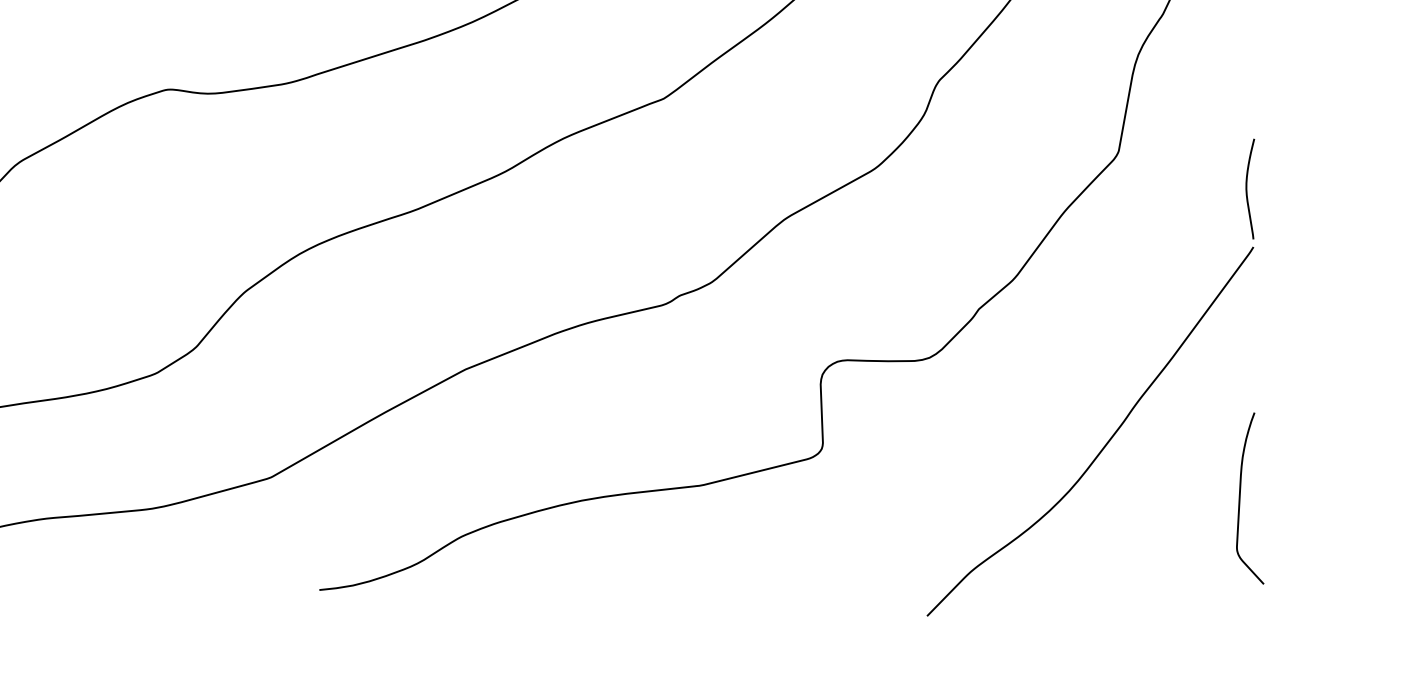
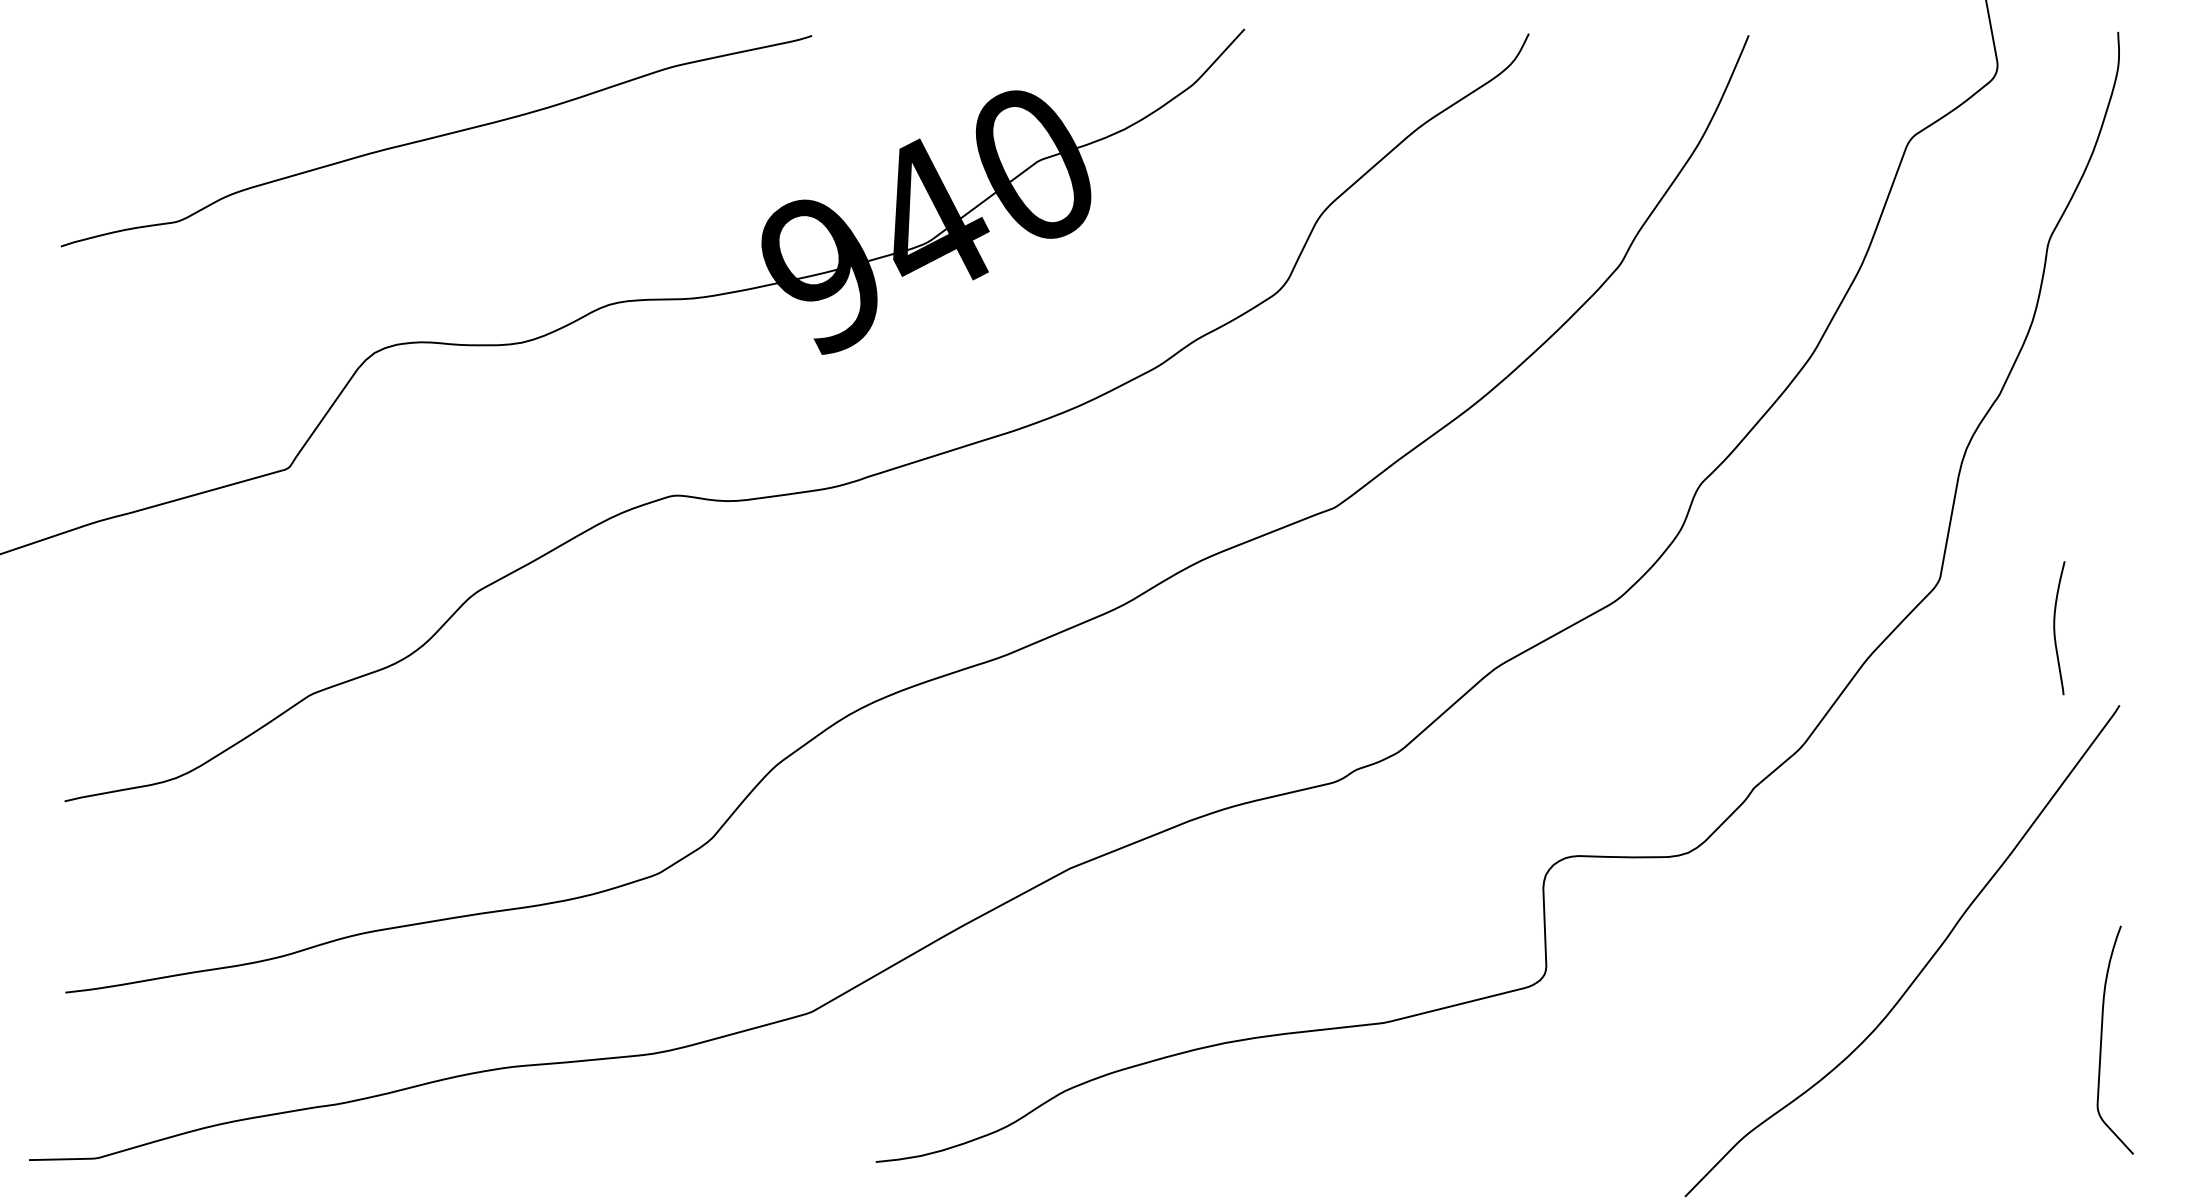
curve: (1247, 189) -> (2055, 628), moved

